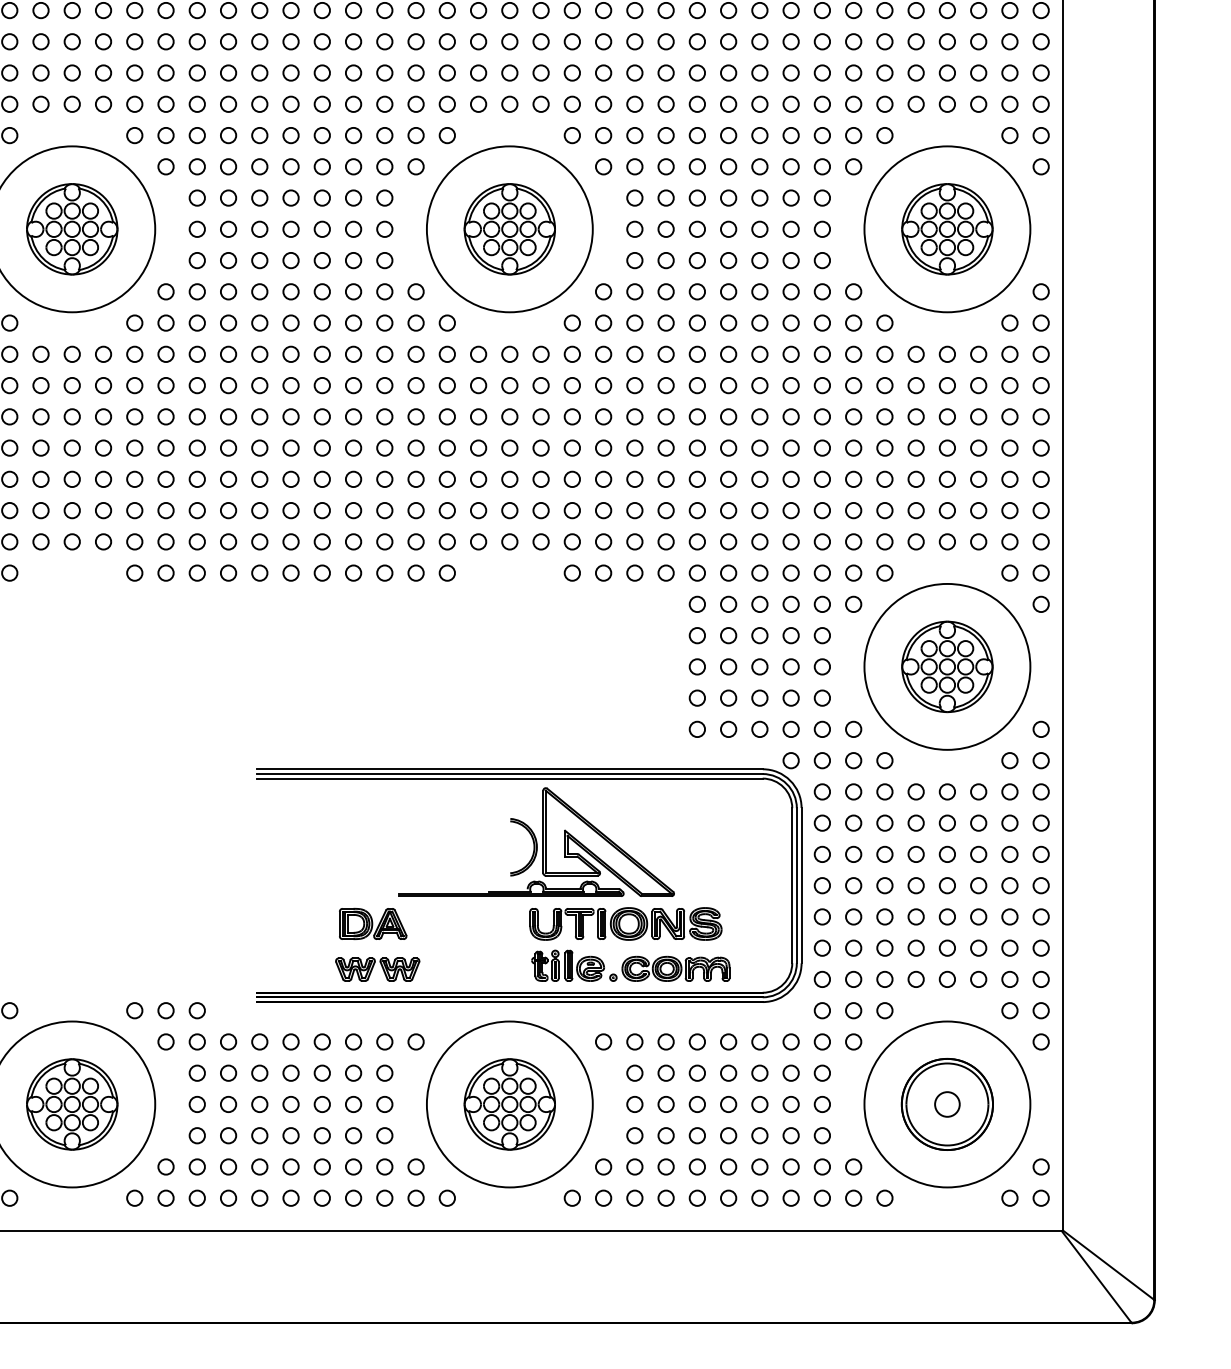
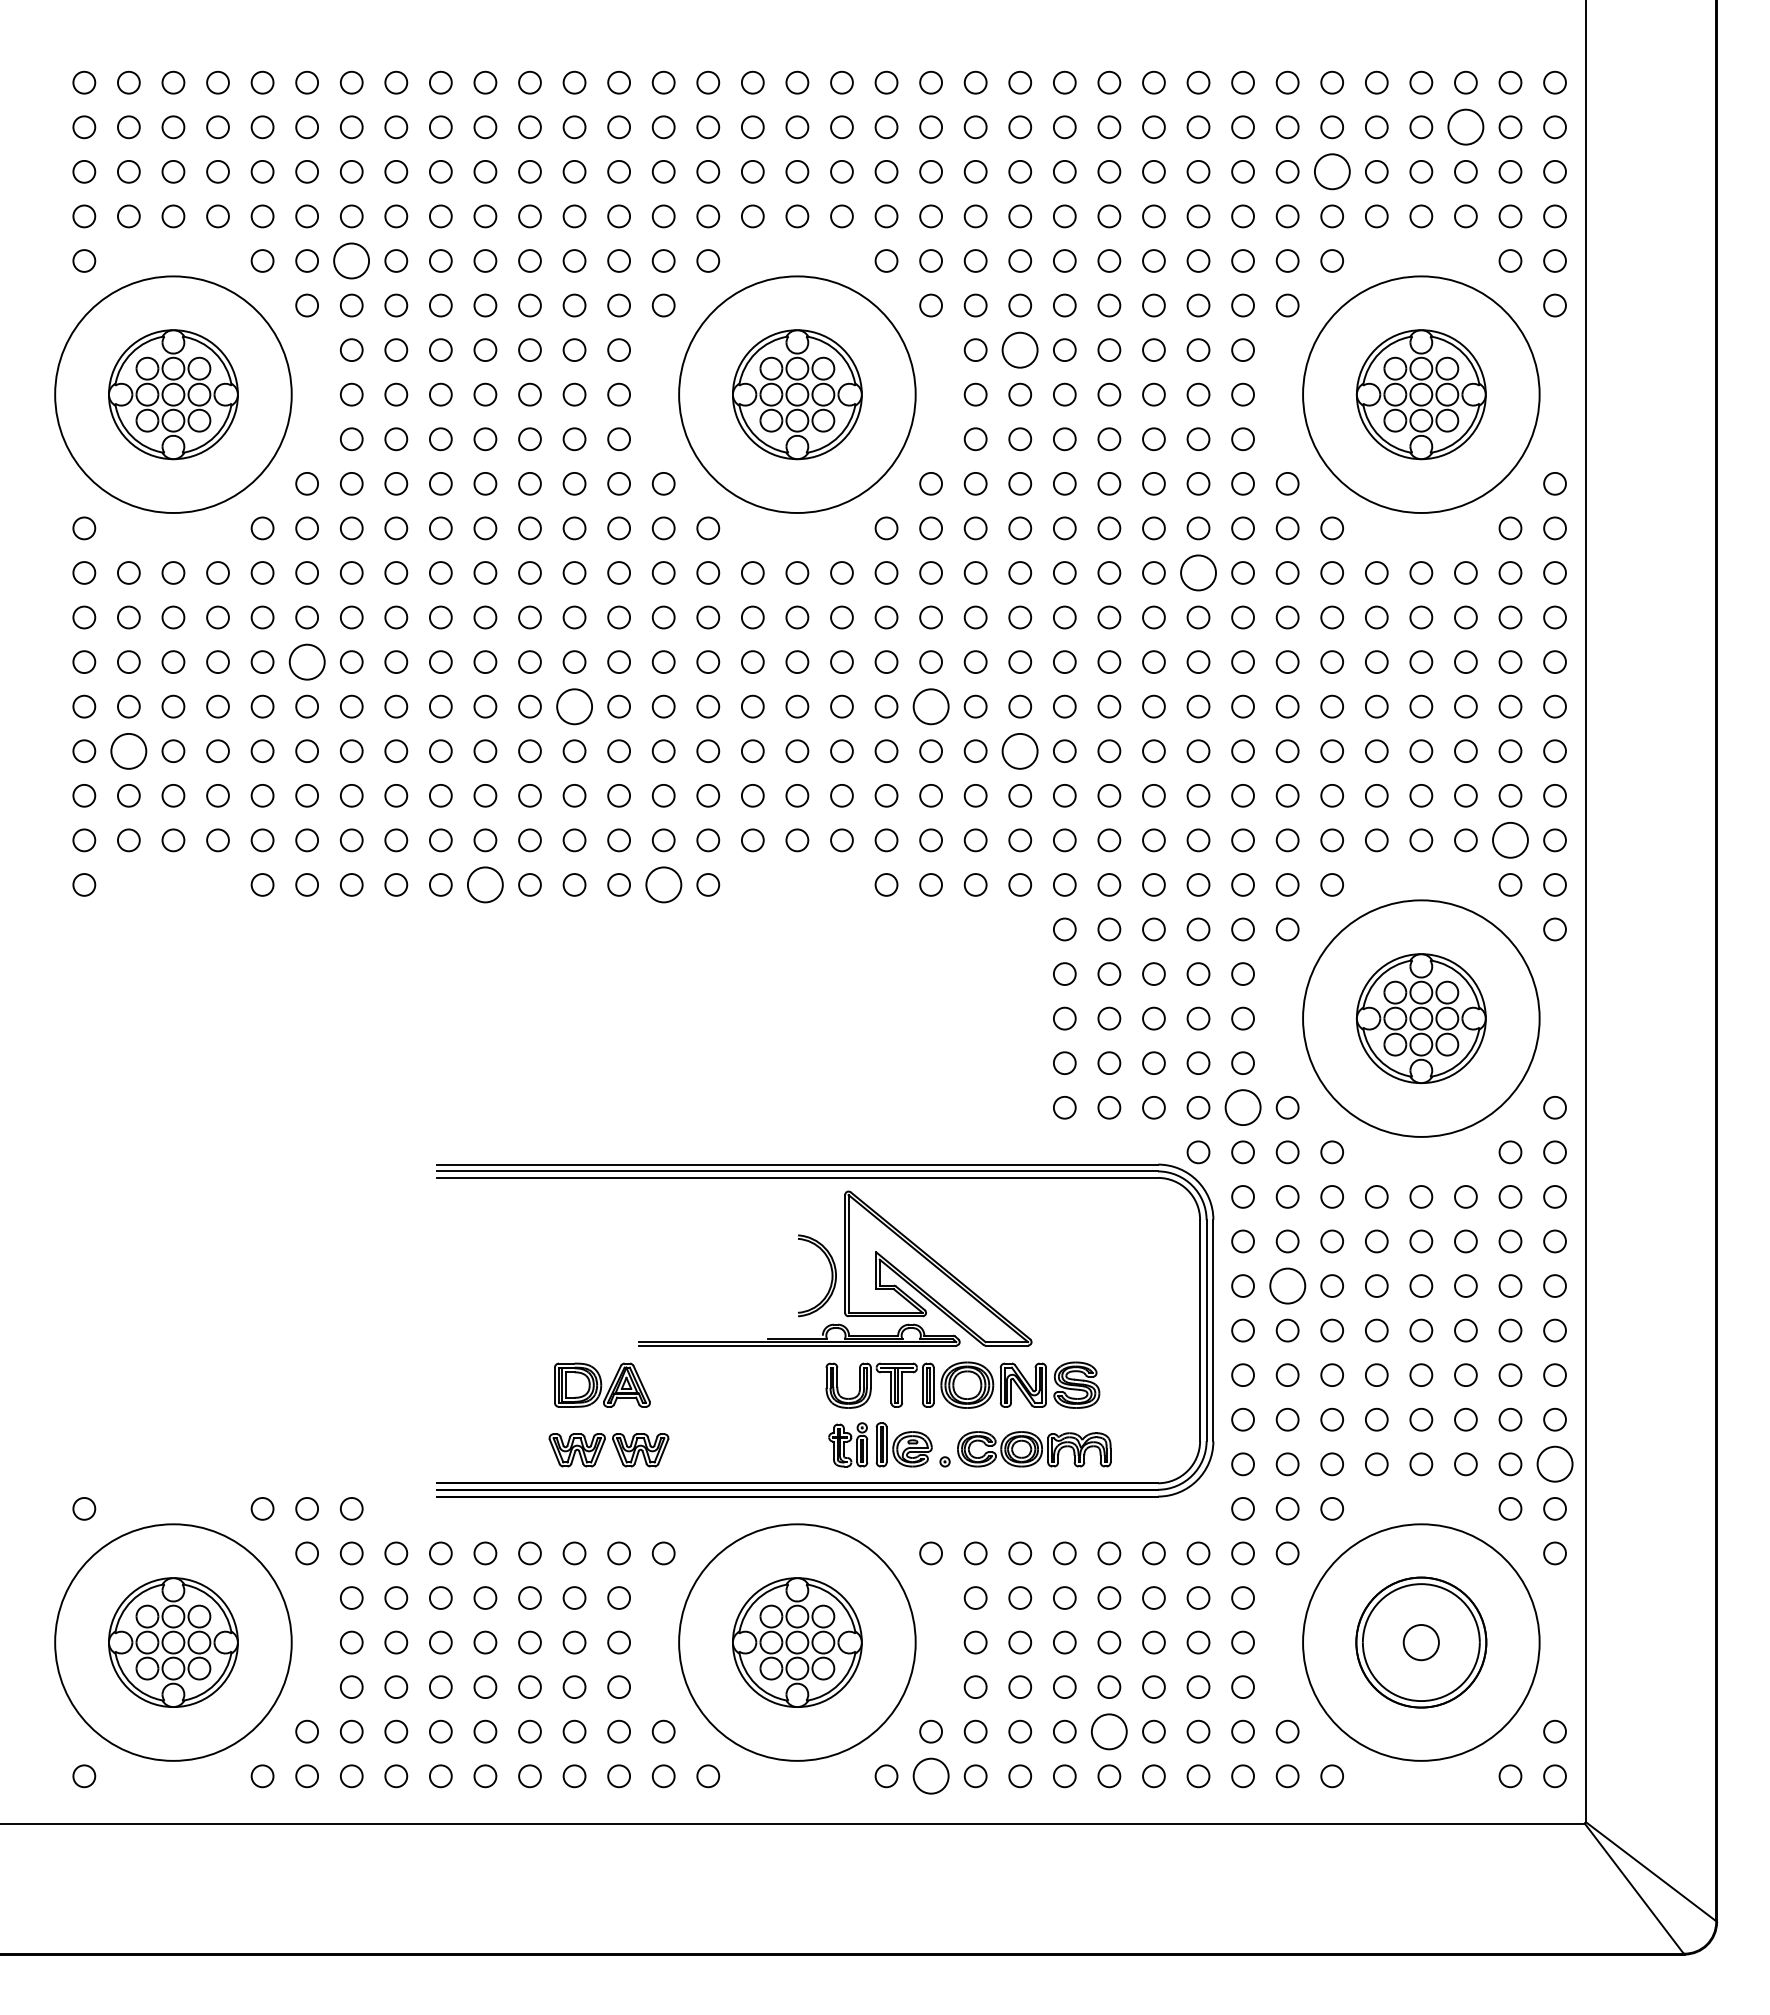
circle: (978, 41) -> (1465, 127), size x1.6
circle: (884, 72) -> (1331, 171), size x1.6
circle: (197, 135) -> (351, 260), size x1.6
circle: (666, 197) -> (1020, 349), size x1.6
circle: (791, 354) -> (1198, 572), size x1.6
circle: (165, 416) -> (306, 661), size x1.6
circle: (353, 448) -> (574, 706), size x1.6
circle: (603, 448) -> (930, 706), size x1.6
circle: (40, 478) -> (128, 750), size x1.6
circle: (666, 478) -> (1020, 750), size x1.6
circle: (1009, 541) -> (1510, 840), size x1.6
circle: (291, 572) -> (485, 884), size x1.6
circle: (415, 572) -> (663, 884), size x1.6
circle: (821, 729) -> (1242, 1107), size x1.6
circle: (853, 854) -> (1287, 1285), size x1.6
circle: (1040, 979) -> (1554, 1464), size x1.6
circle: (728, 1166) -> (1109, 1731), size x1.6
circle: (603, 1198) -> (930, 1776), size x1.6

